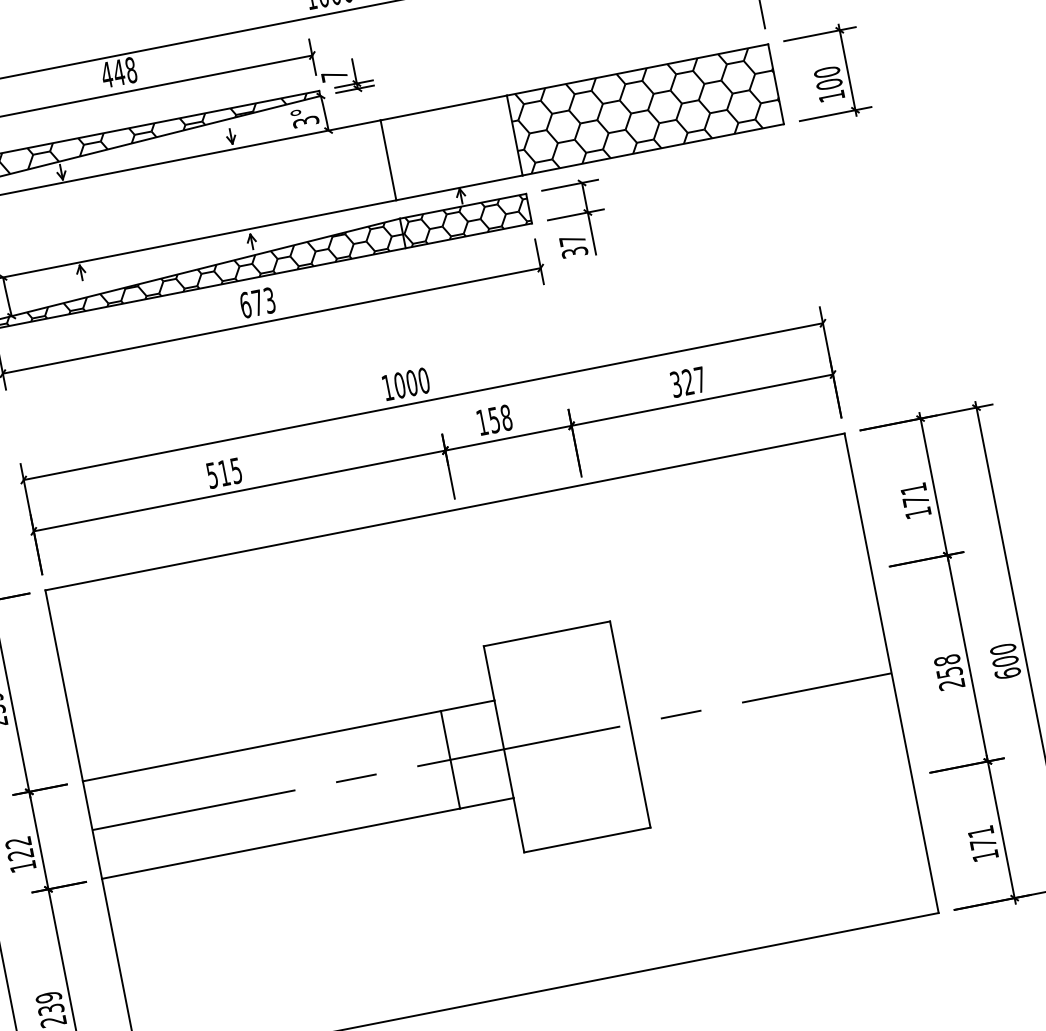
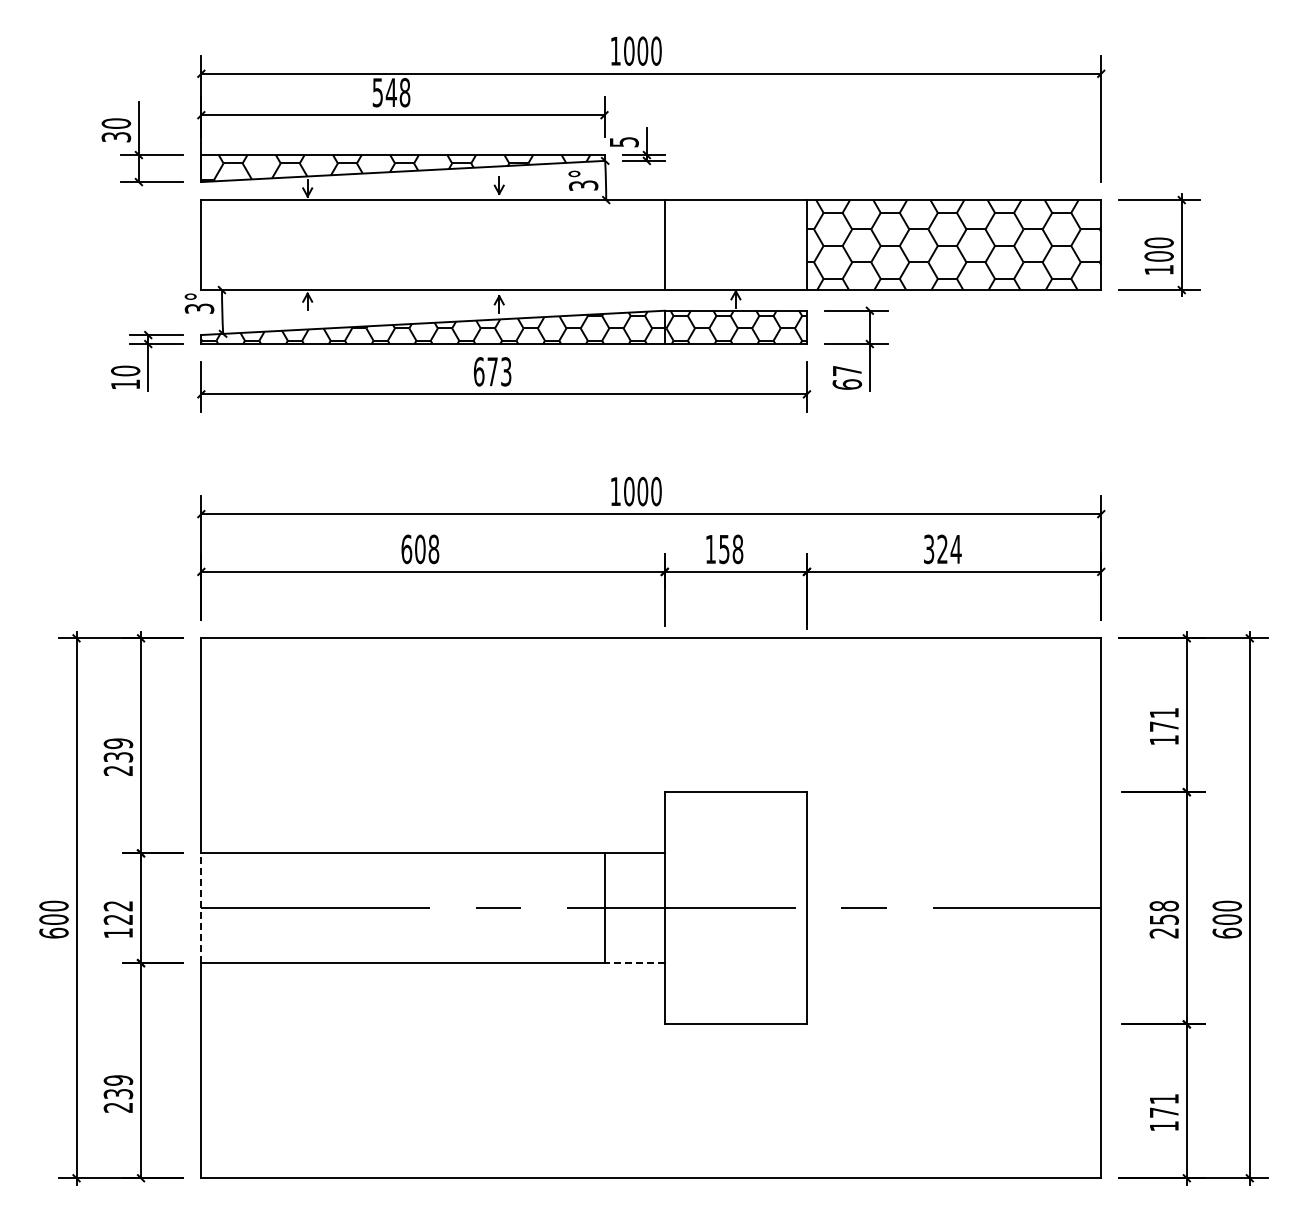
text: (106, 74) -> (377, 92), 448 -> 548
text: (334, 76) -> (624, 142), 7 -> 5
text: (575, 252) -> (847, 384), 37 -> 67
text: (699, 380) -> (955, 549), 327 -> 324
text: (224, 473) -> (420, 549), 515 -> 608
line: (486, 803) -> (634, 963), solid -> dashed
line: (92, 830) -> (201, 908), solid -> dashed

